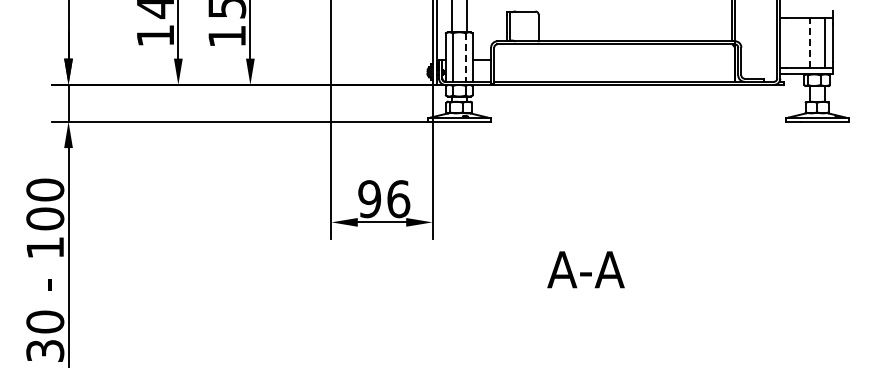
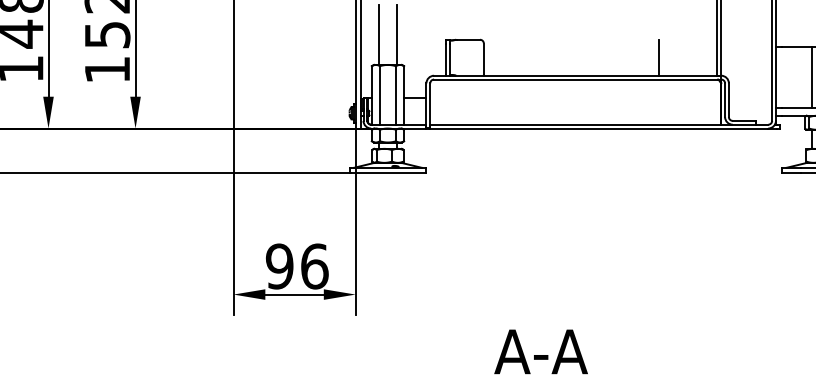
line: (683, 26) -> (658, 57), added
line: (809, 42) -> (811, 77), dashed -> solid
line: (465, 58) -> (395, 96), dashed -> solid

